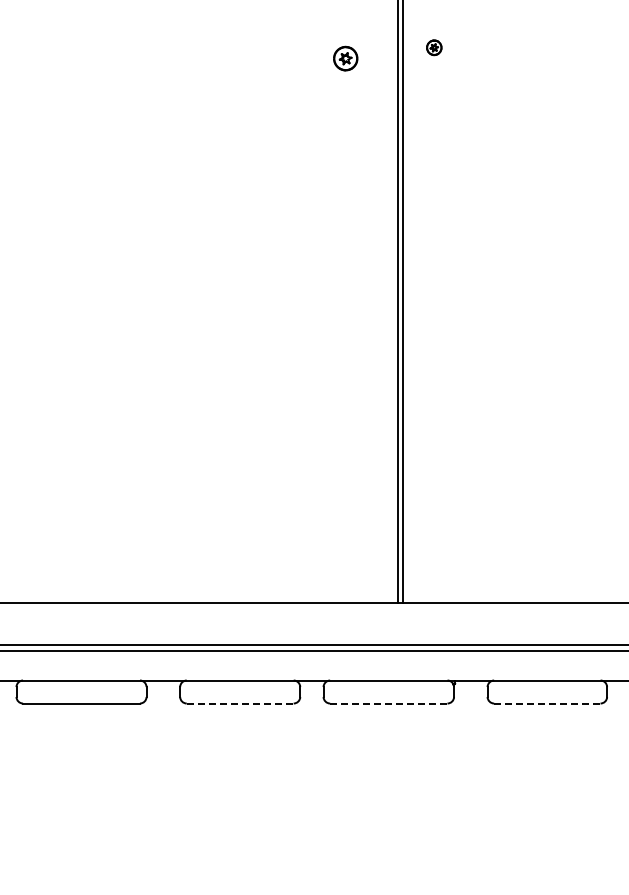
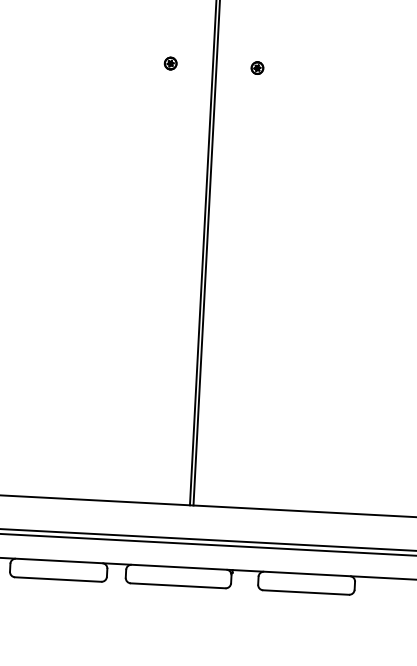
part: (434, 47) -> (257, 67), moved
part: (345, 58) -> (170, 63), size x0.62
line: (240, 703) -> (58, 579), dashed -> solid
line: (388, 703) -> (177, 585), dashed -> solid
line: (547, 703) -> (306, 592), dashed -> solid

